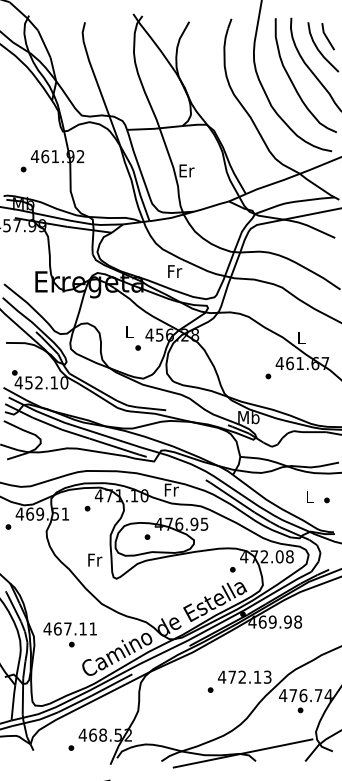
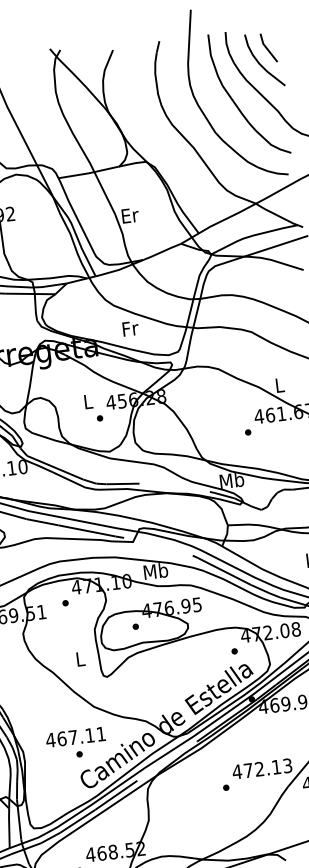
text: (171, 489) -> (155, 570), Fr -> Mb
text: (95, 559) -> (81, 658), Fr -> L
text: (69, 634) -> (75, 743), moved

